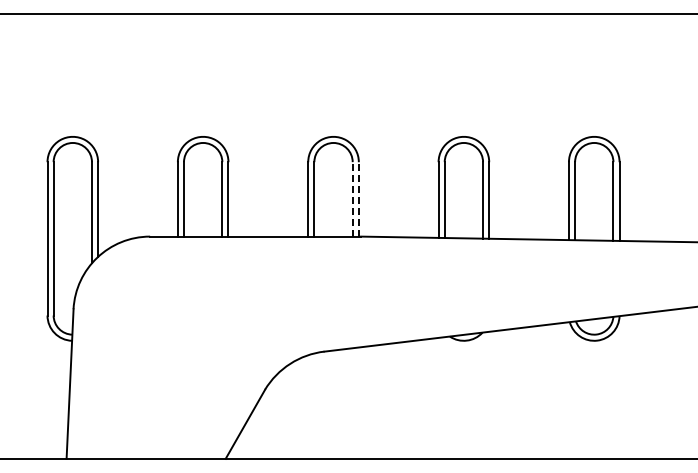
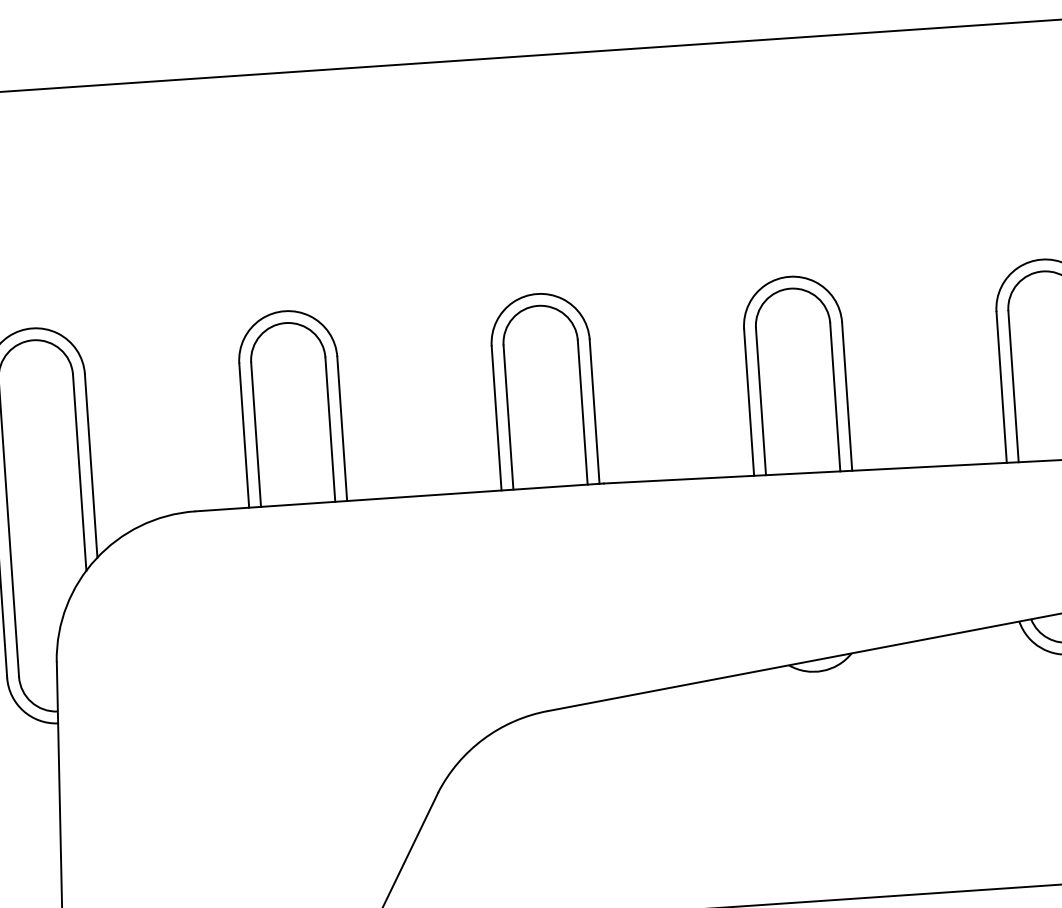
line: (352, 198) -> (582, 410), dashed -> solid
line: (358, 198) -> (593, 410), dashed -> solid

